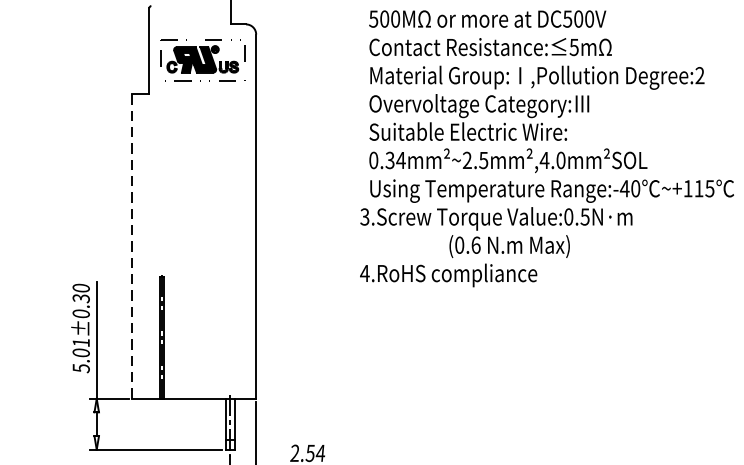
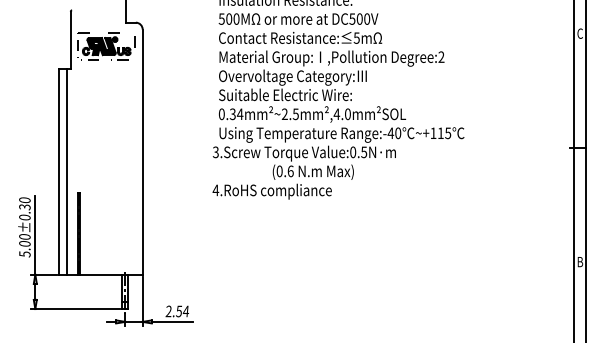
line: (144, 245) -> (67, 171), added
line: (132, 246) -> (59, 172), dashed -> solid
text: (80, 341) -> (24, 236), 5.01±0.30 -> 5.00±0.30

